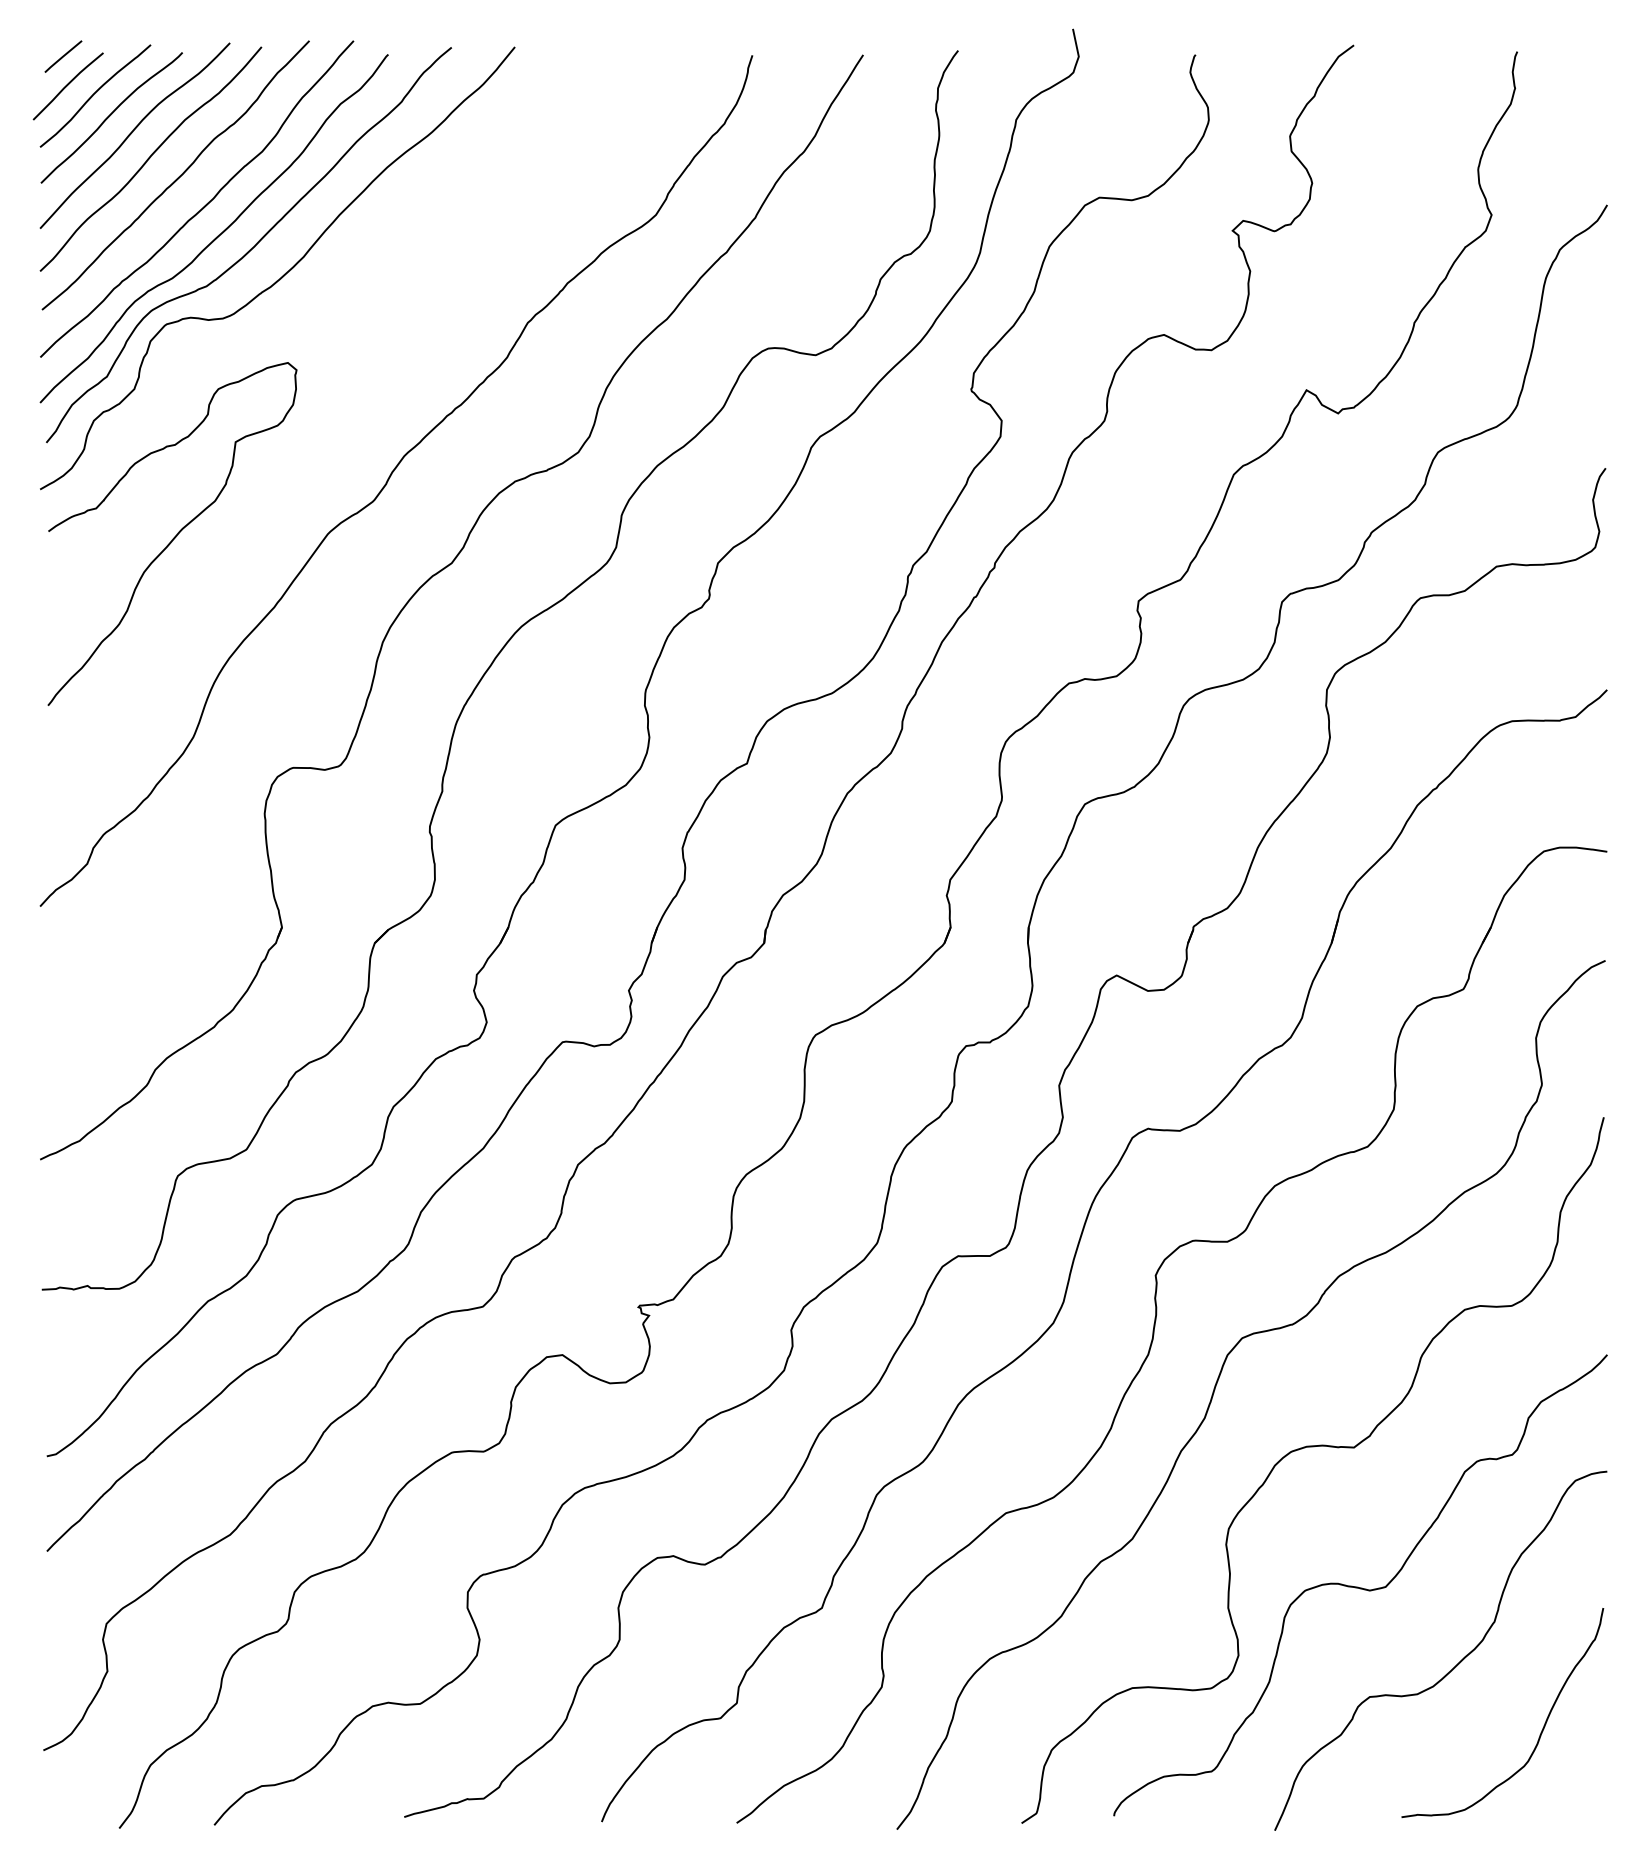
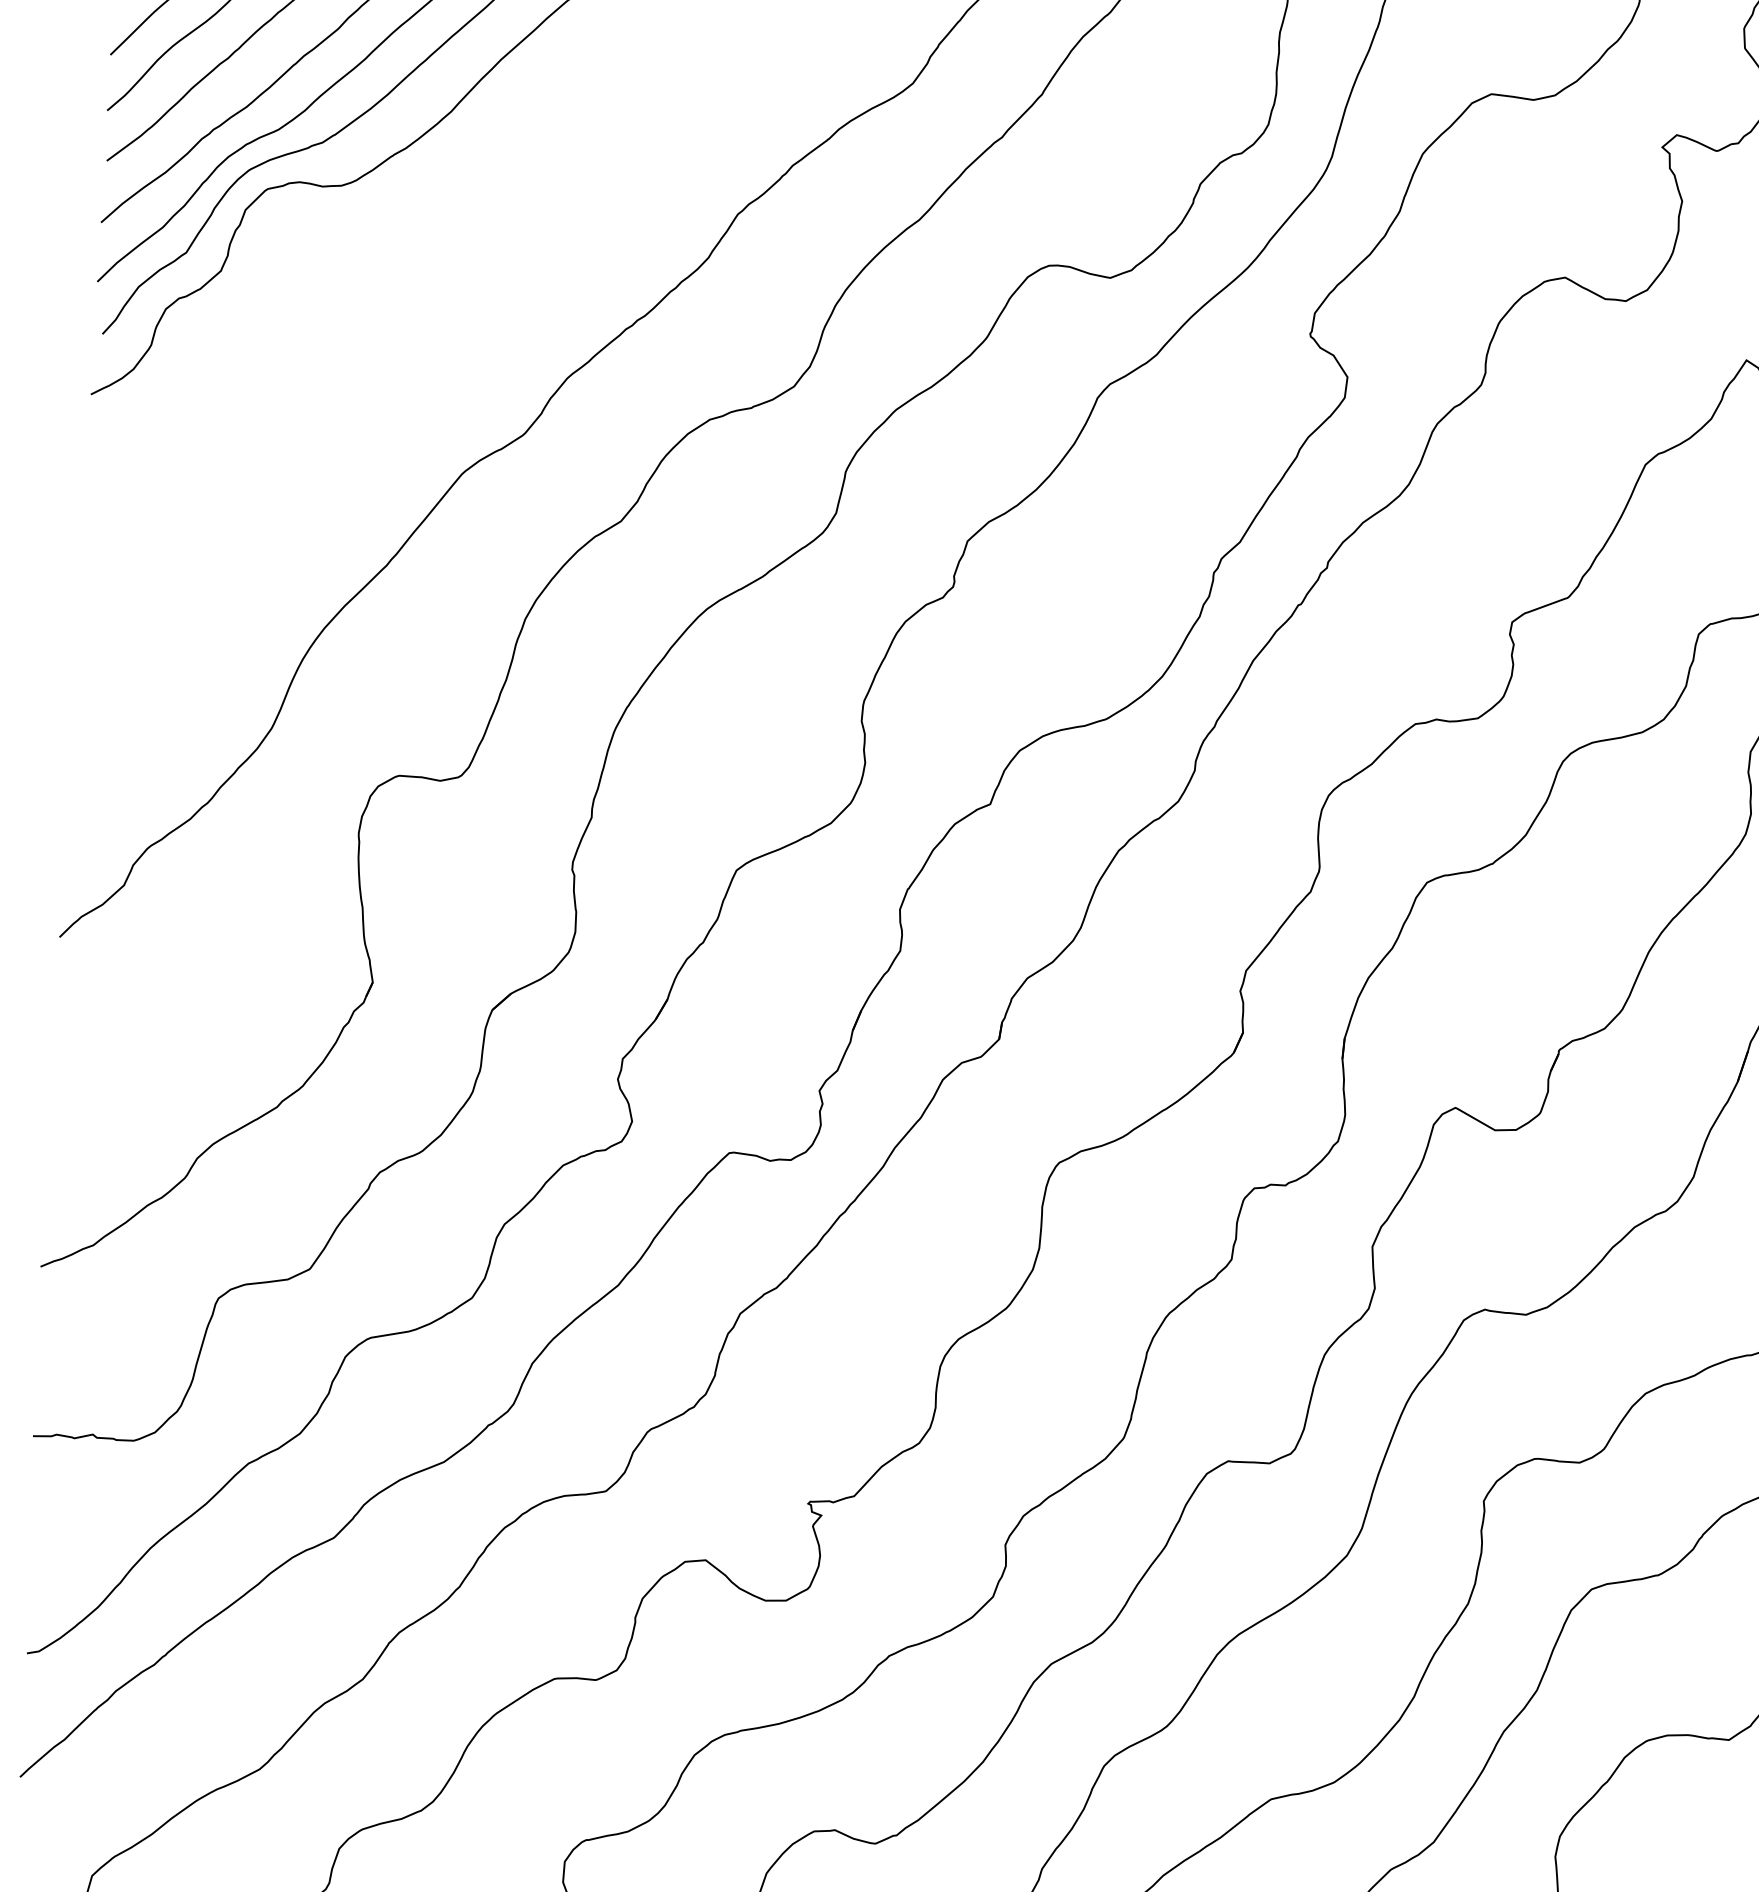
curve: (175, 535) -> (263, 464), removed

